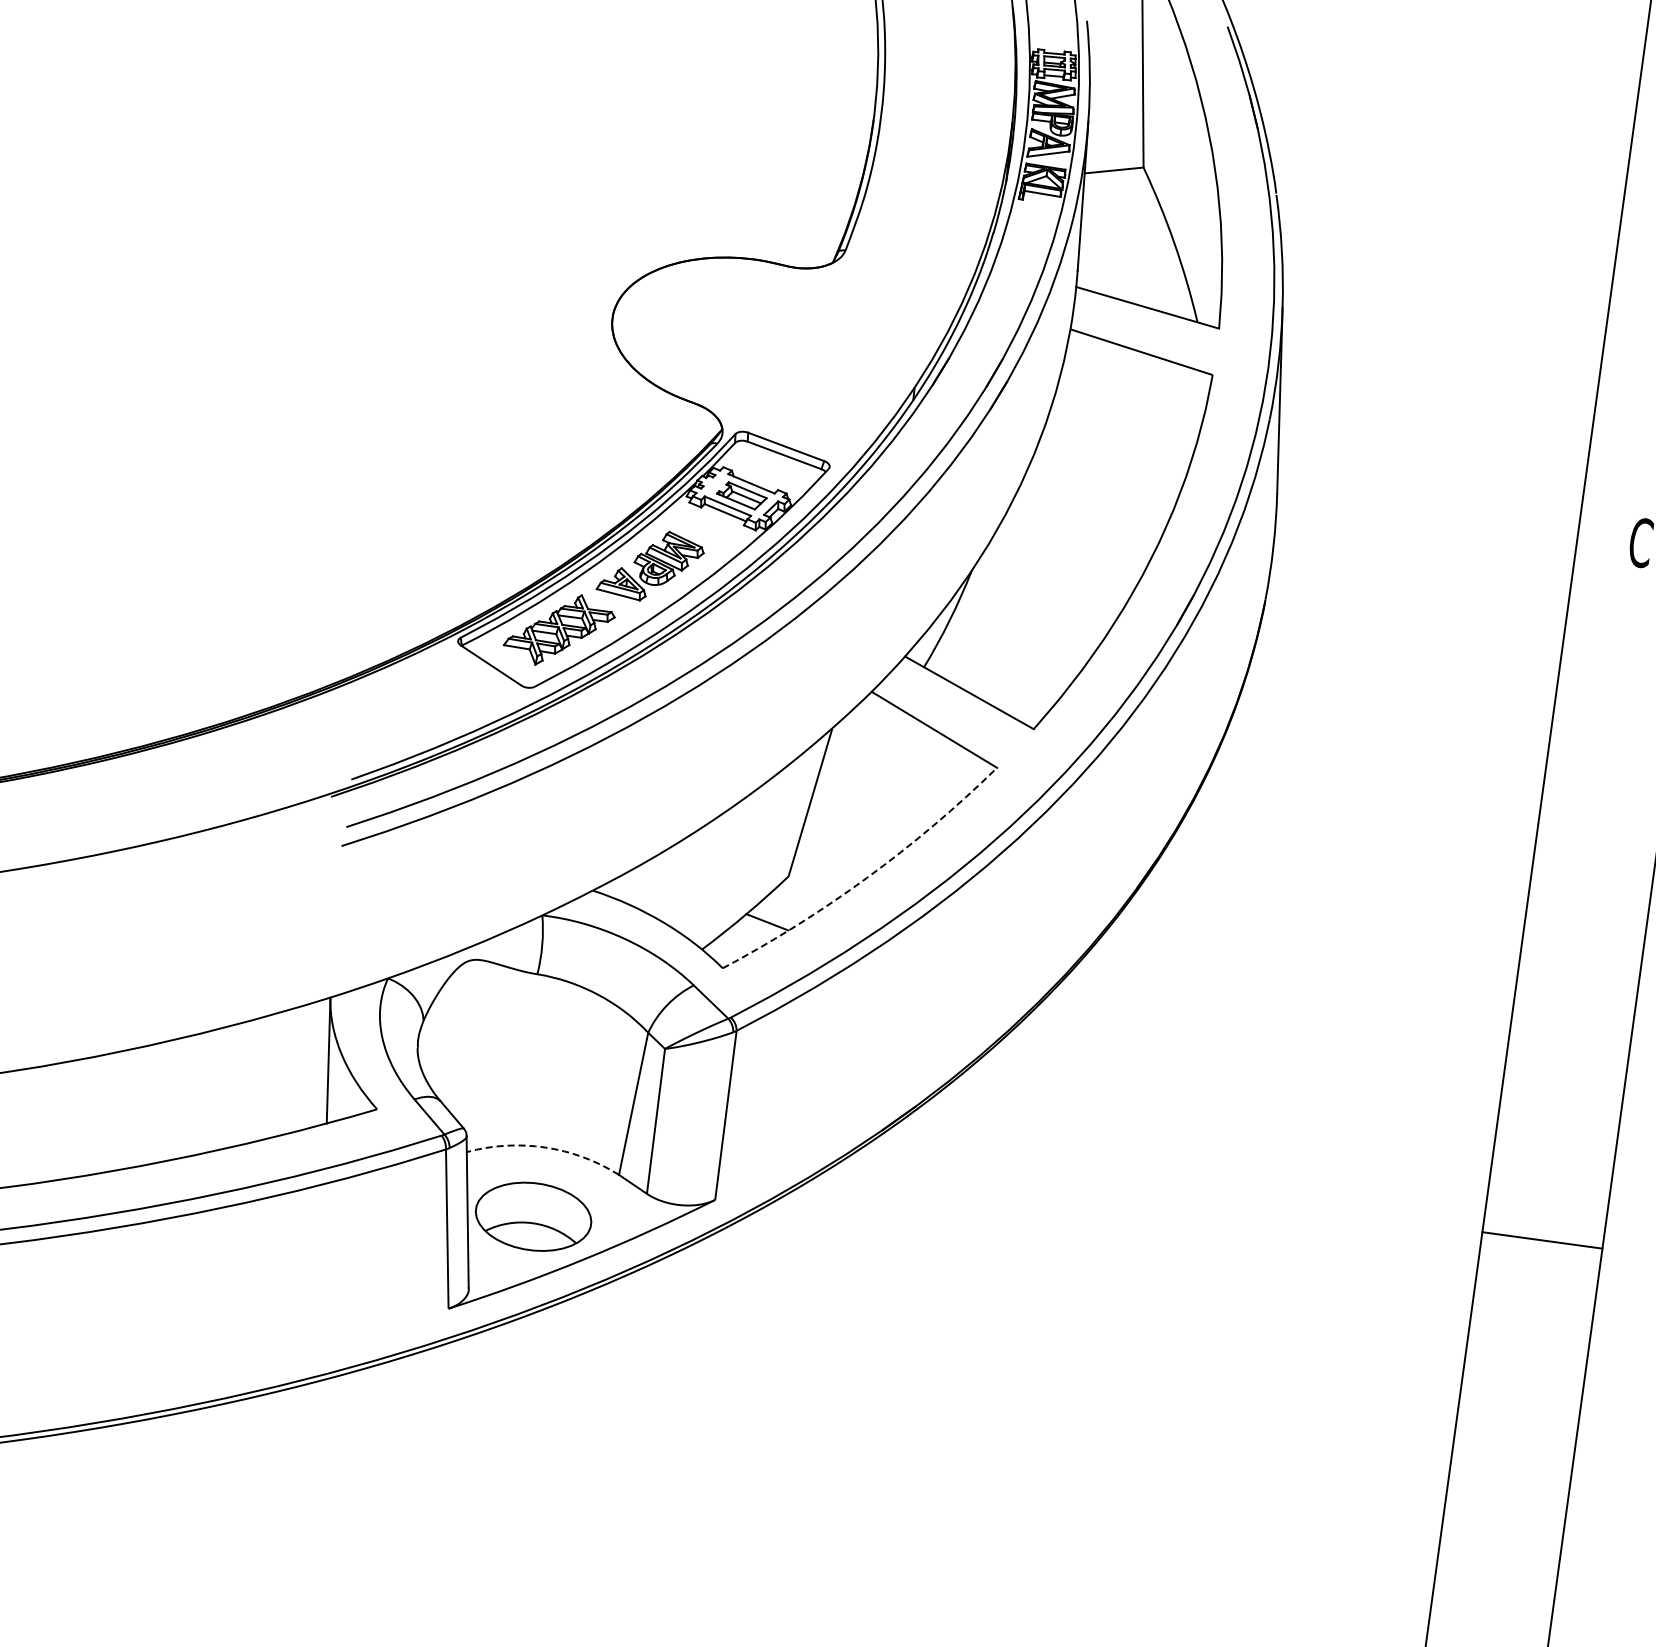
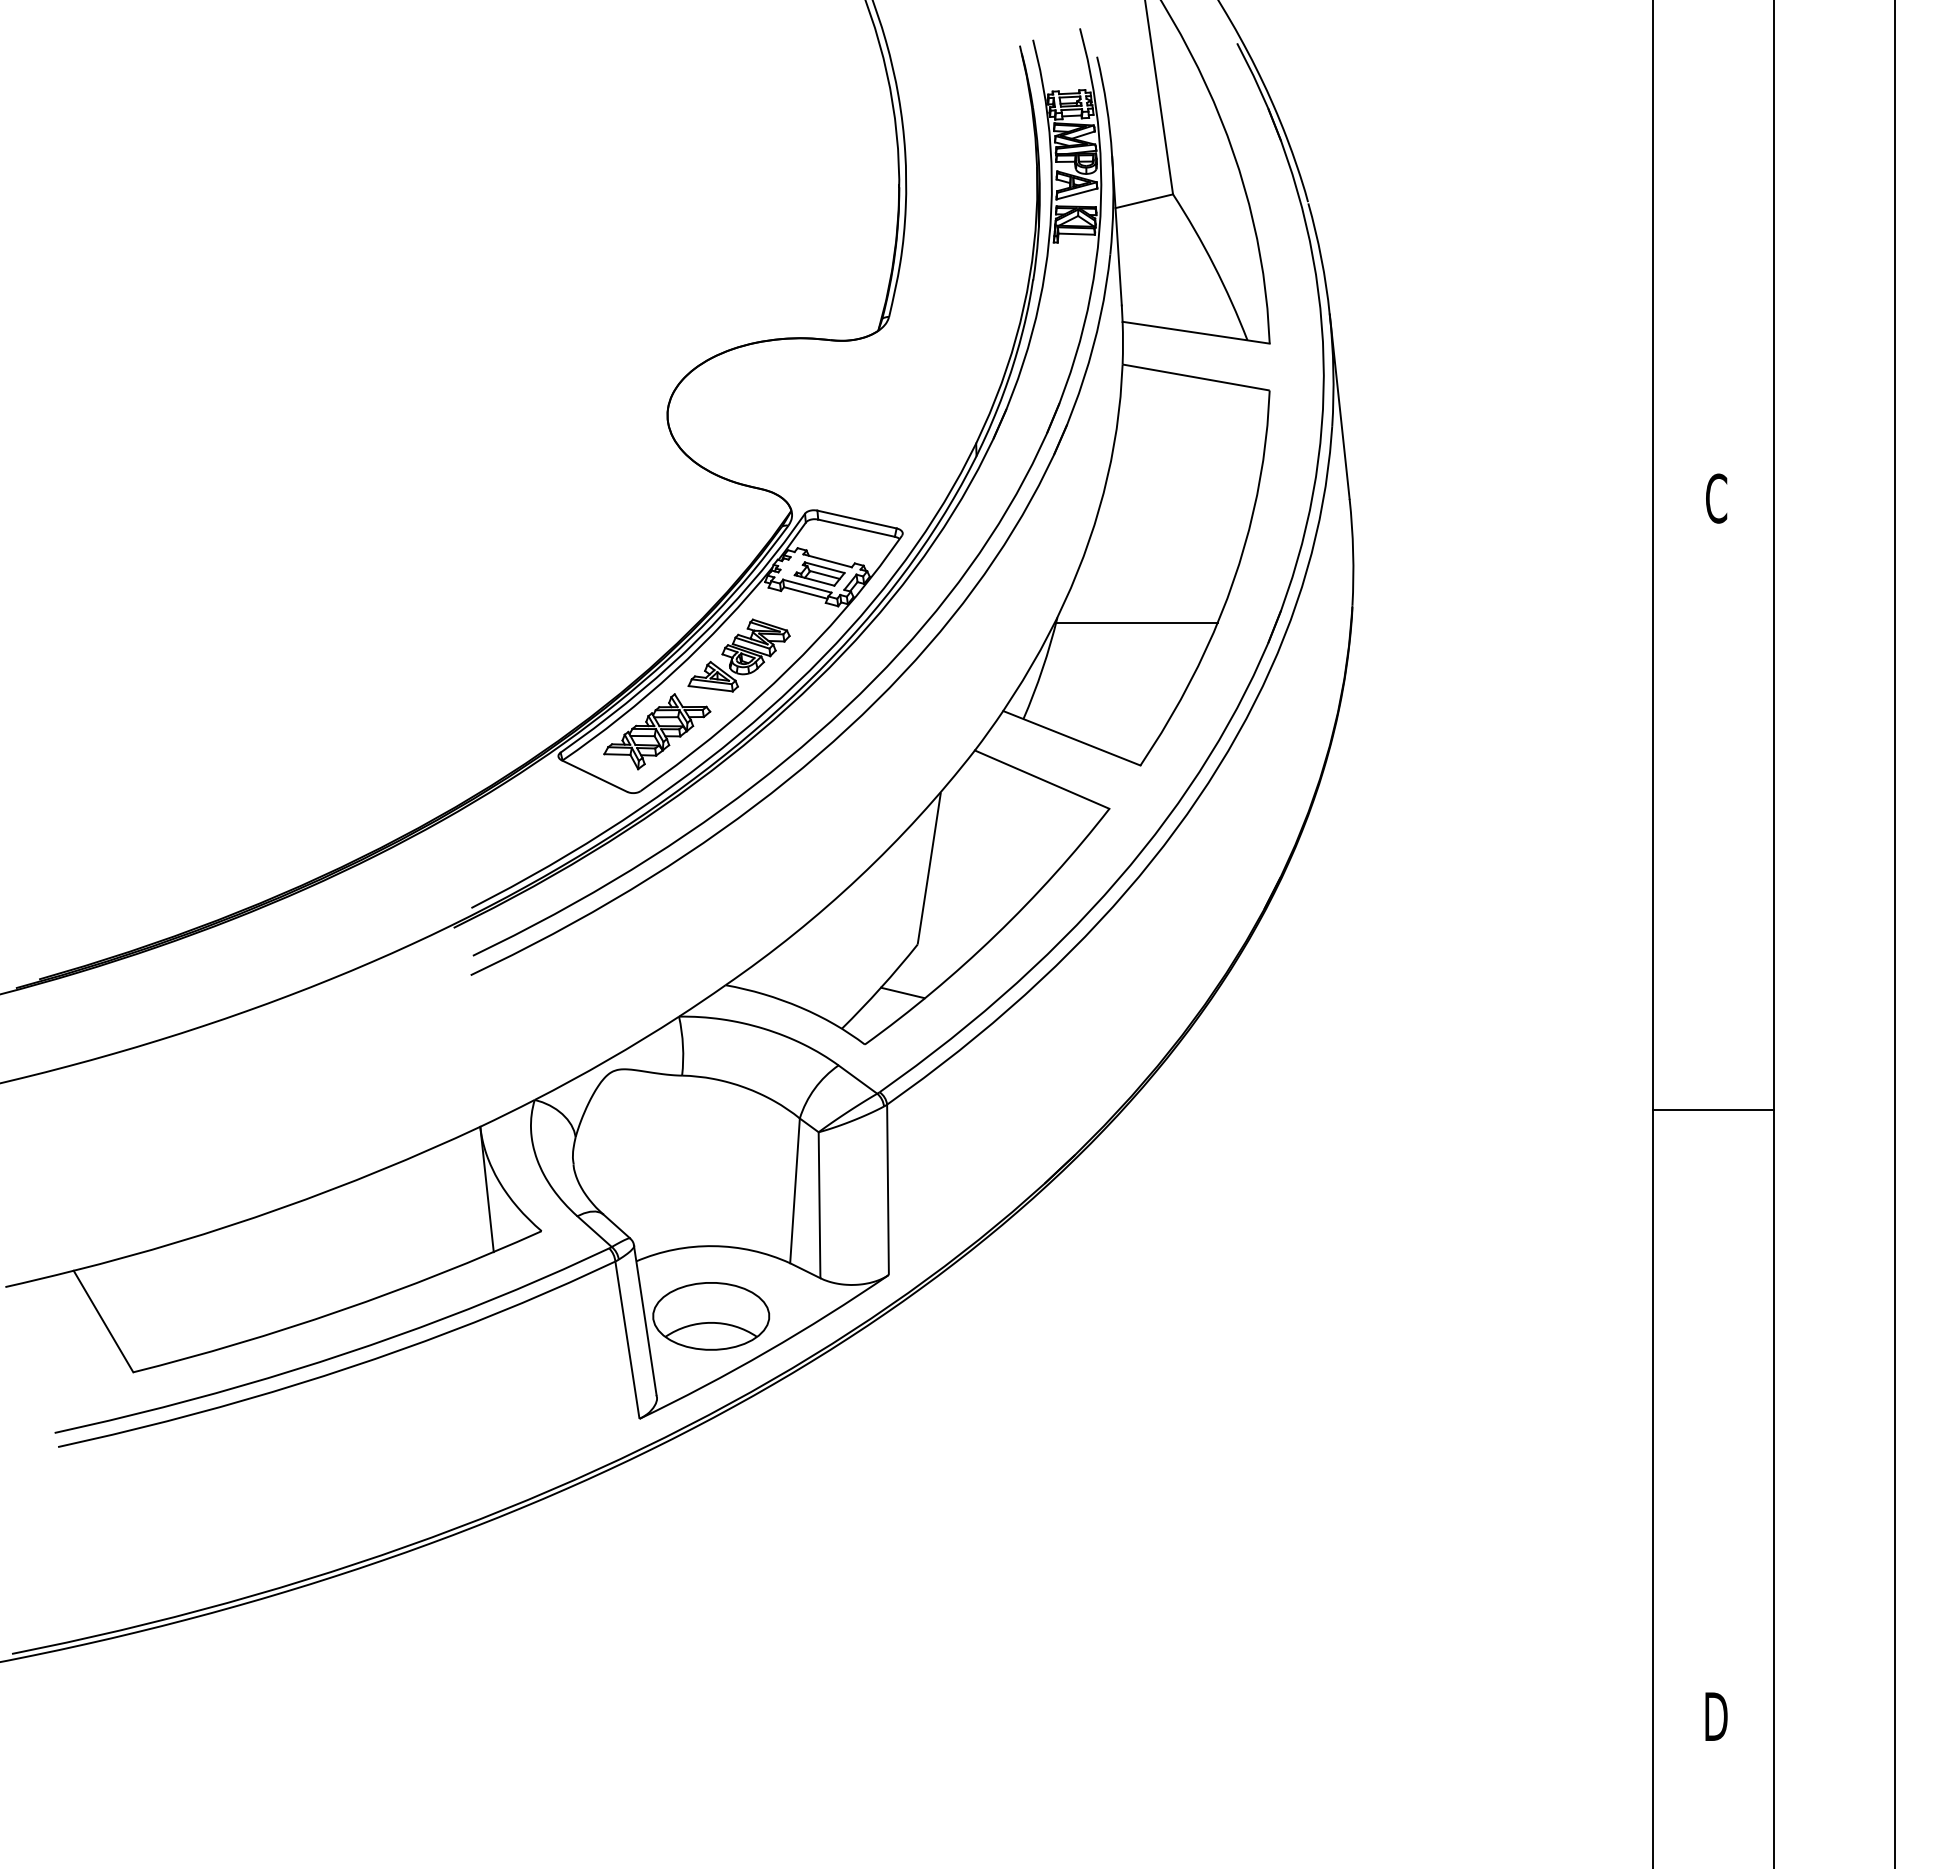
line: (1049, 586) -> (1136, 622), added
arc: (866, 877) -> (995, 935), dashed -> solid
arc: (545, 1147) -> (713, 1246), dashed -> solid
line: (1542, 1240) -> (1713, 1109), moved

